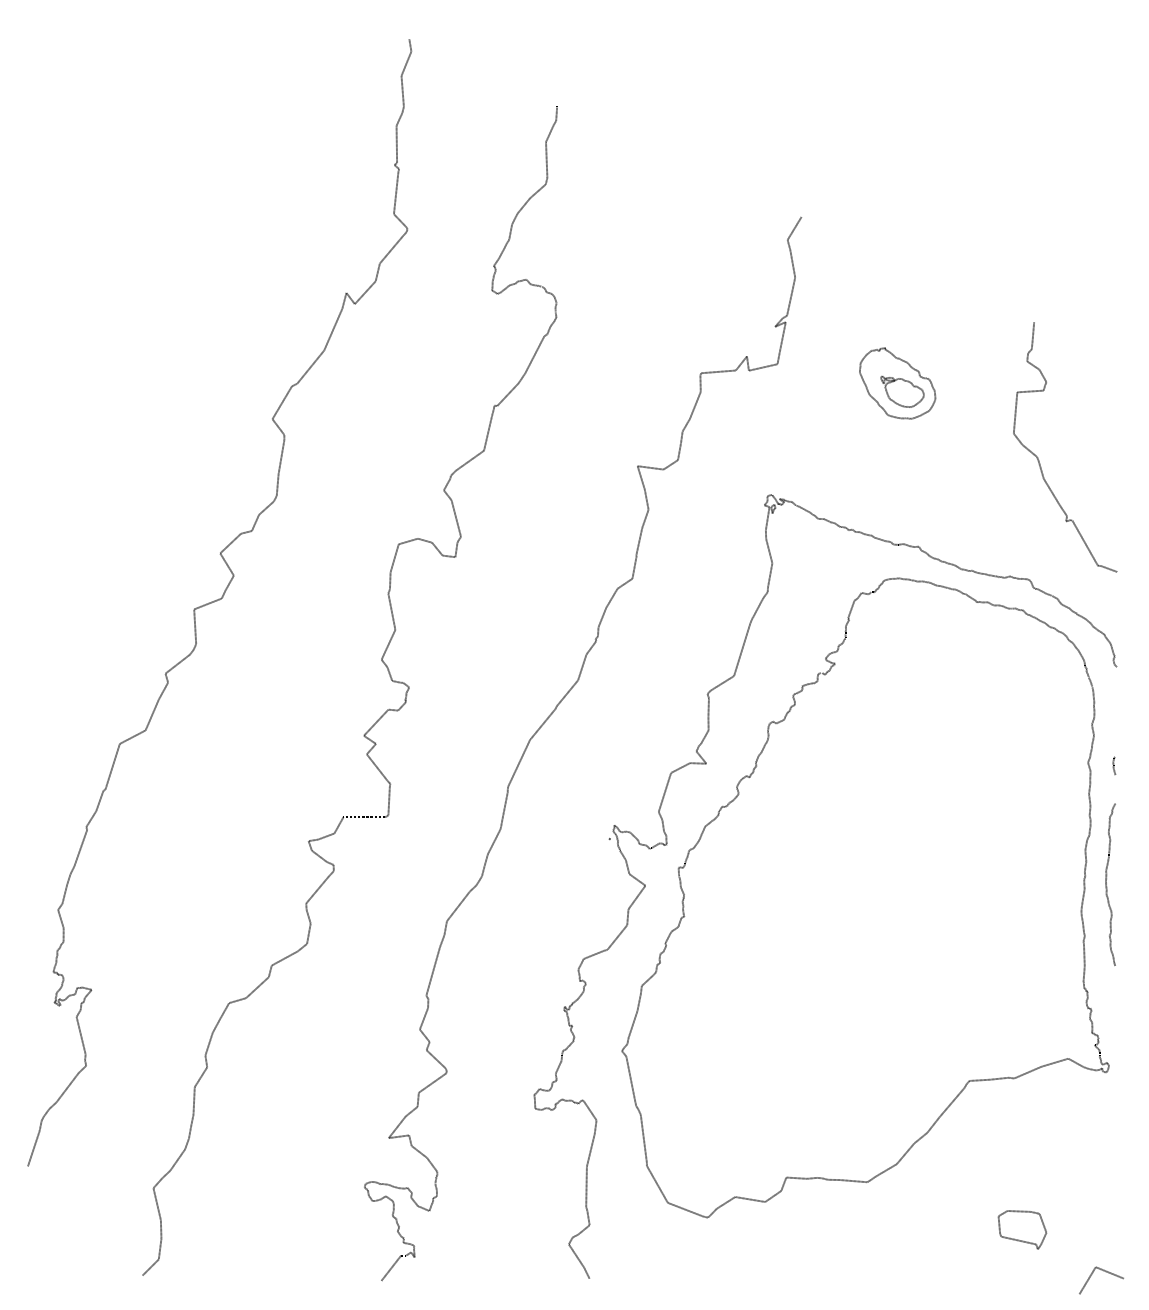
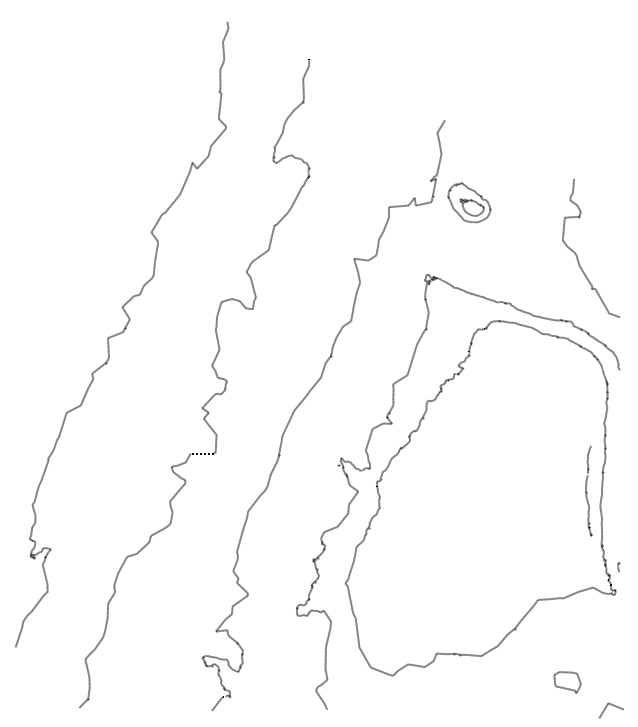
part: (897, 382) -> (469, 202), moved
curve: (1114, 764) -> (618, 566), moved
curve: (1106, 883) -> (586, 490), moved

